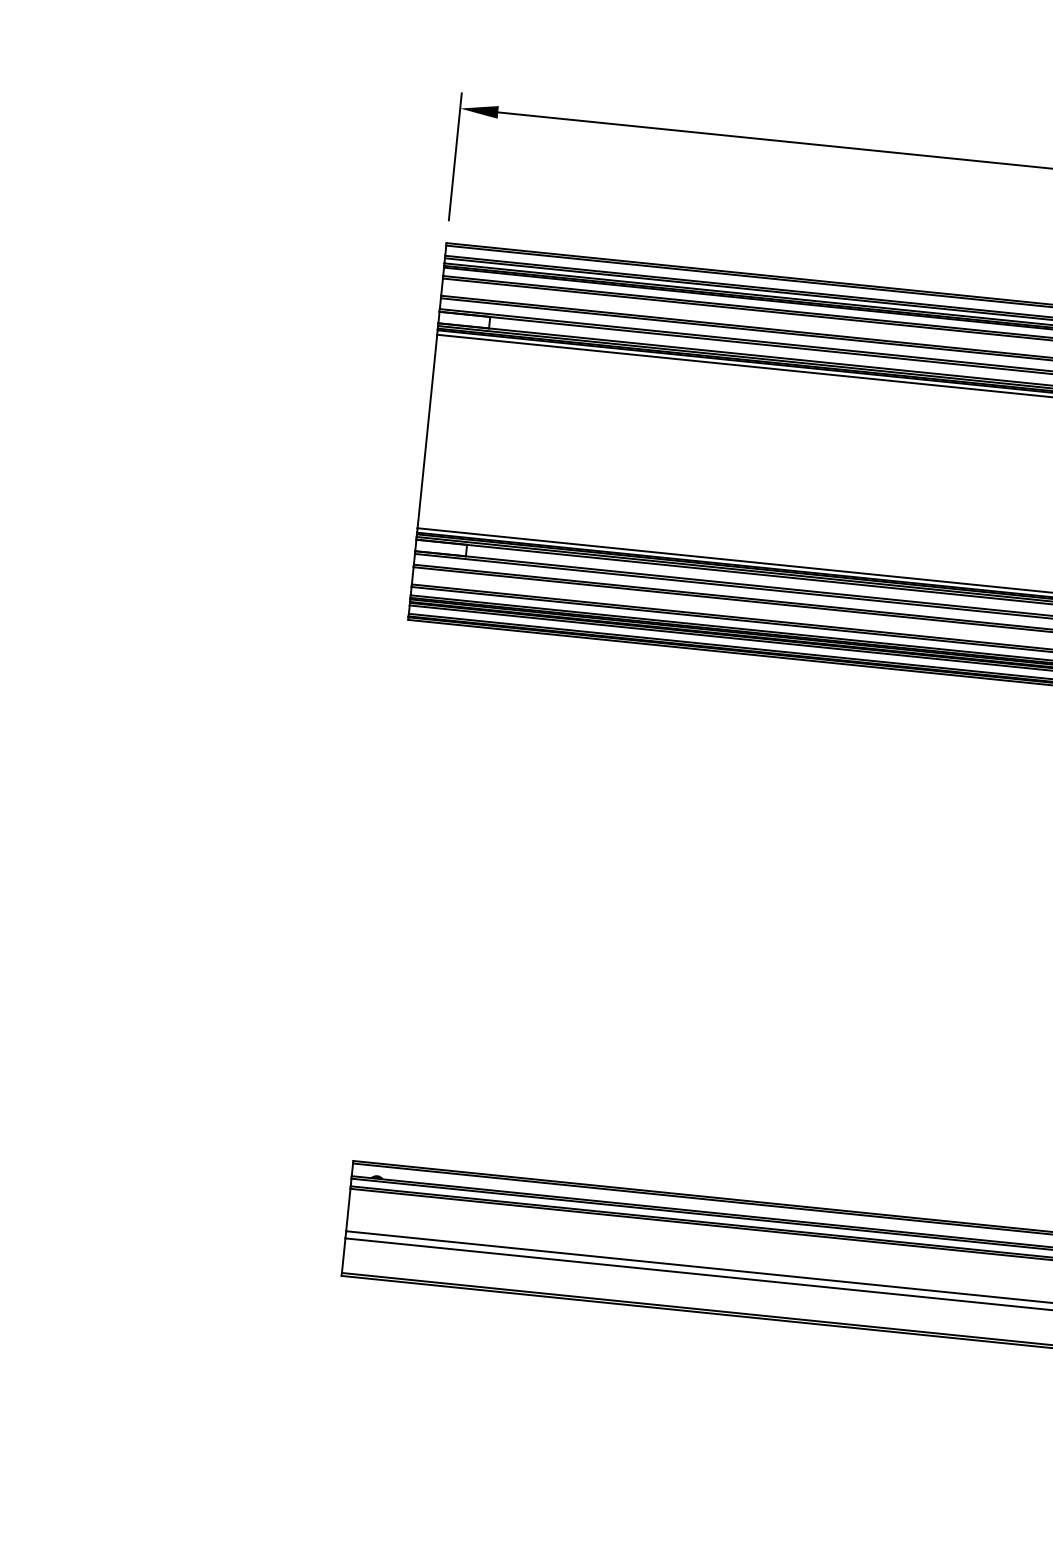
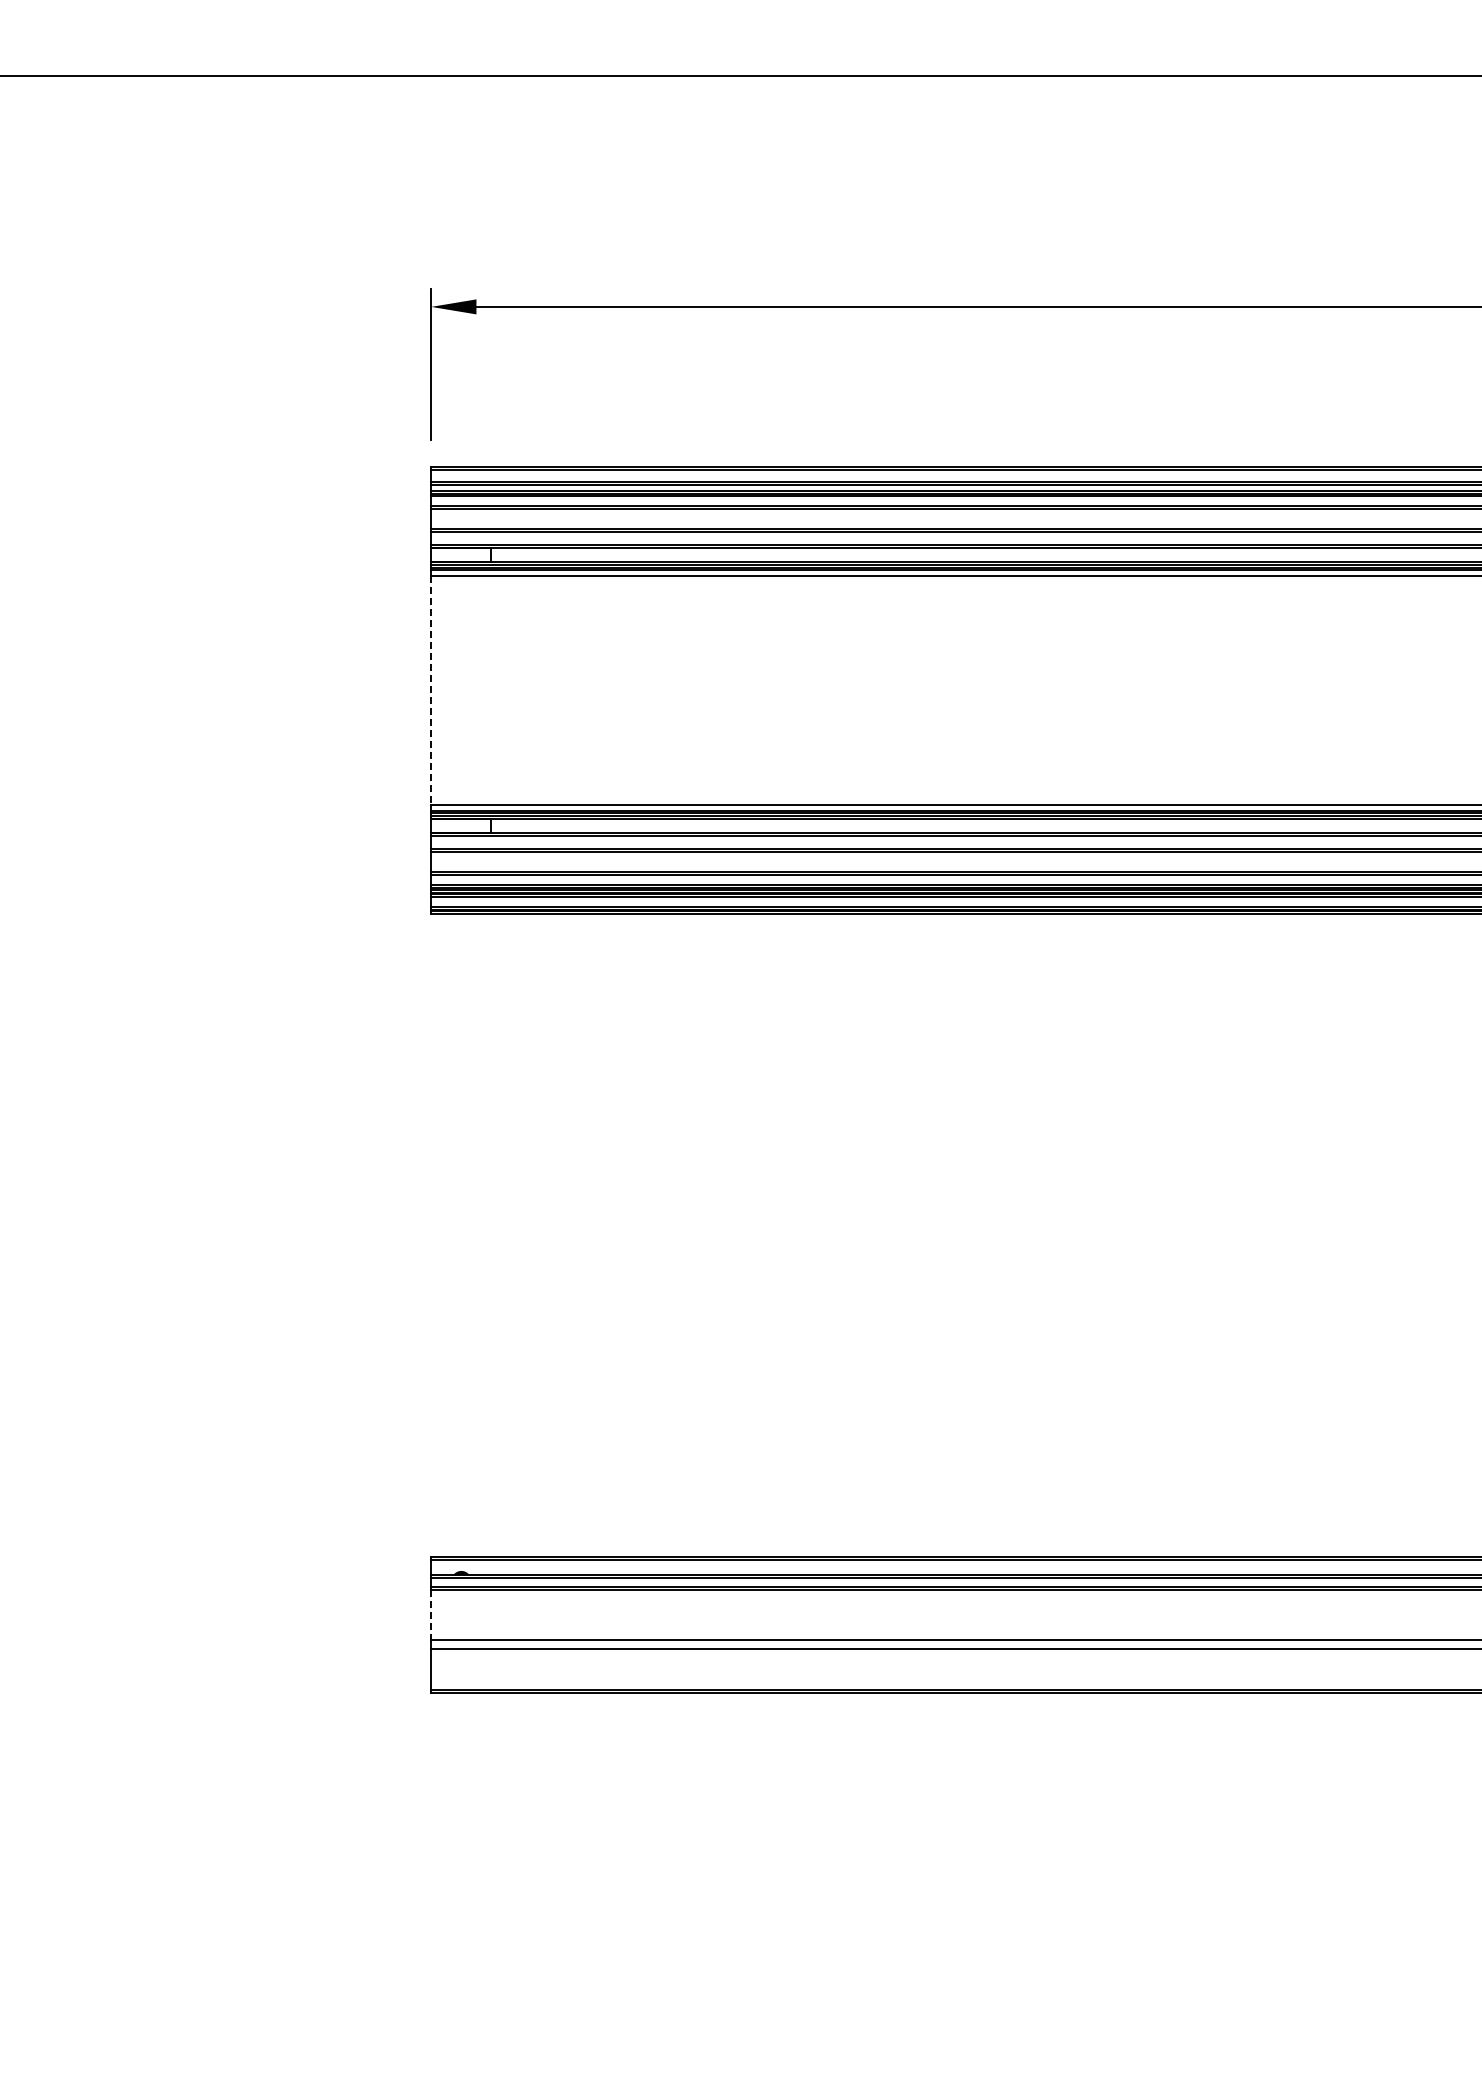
line: (427, 431) -> (431, 690), solid -> dashed
line: (348, 1210) -> (431, 1615), solid -> dashed

